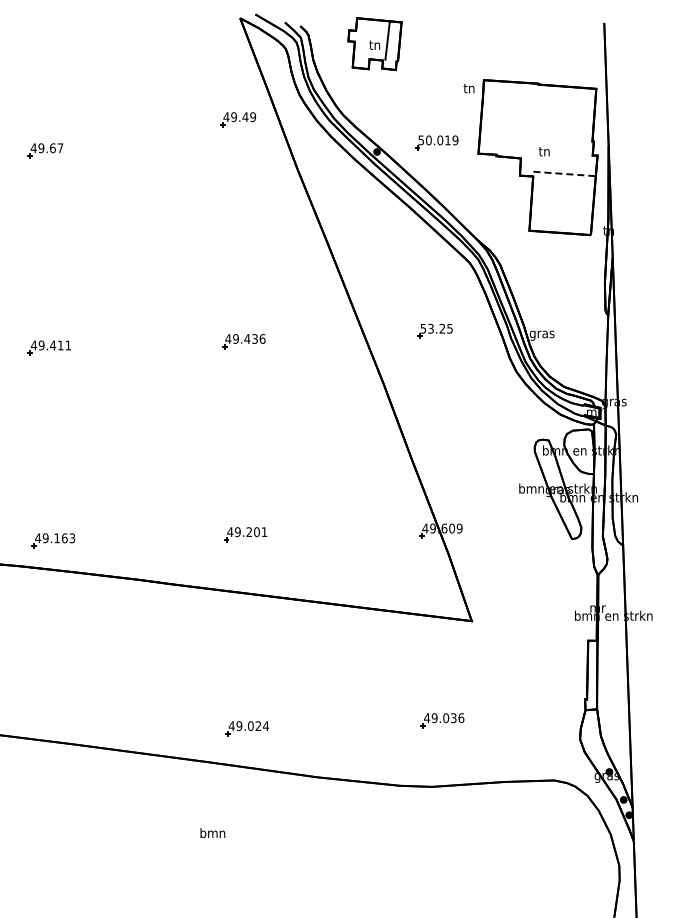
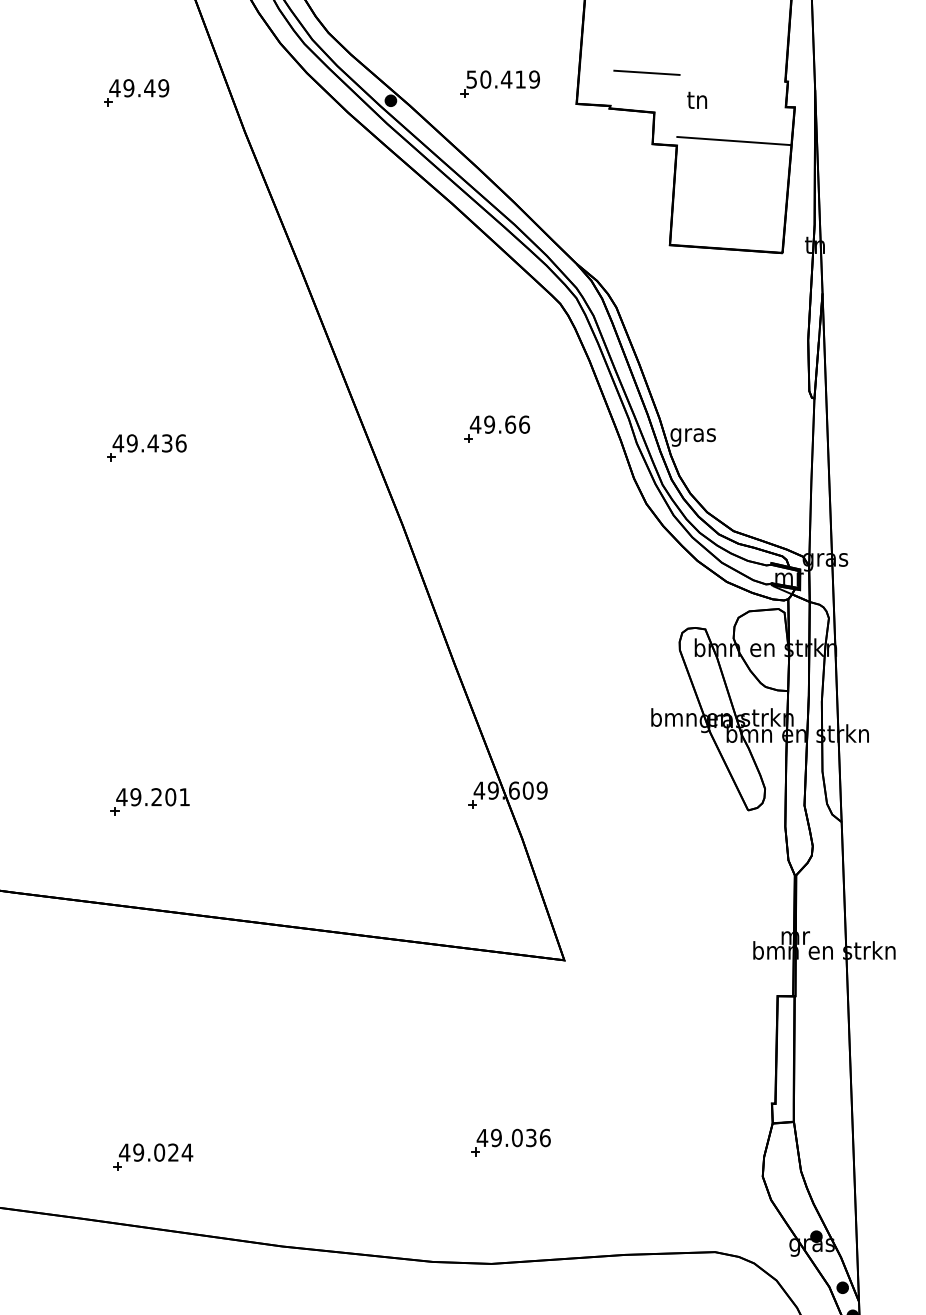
part: (238, 119) -> (136, 92), moved
line: (516, 136) -> (646, 72), added
text: (440, 140) -> (507, 79), 50.019 -> 50.419
line: (564, 174) -> (734, 142), dashed -> solid
text: (436, 328) -> (499, 424), 53.25 -> 49.66

